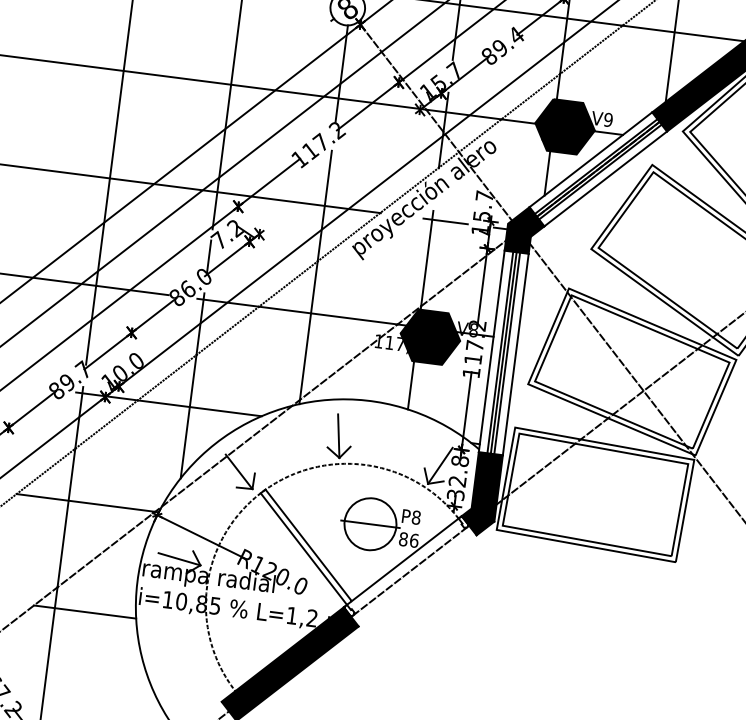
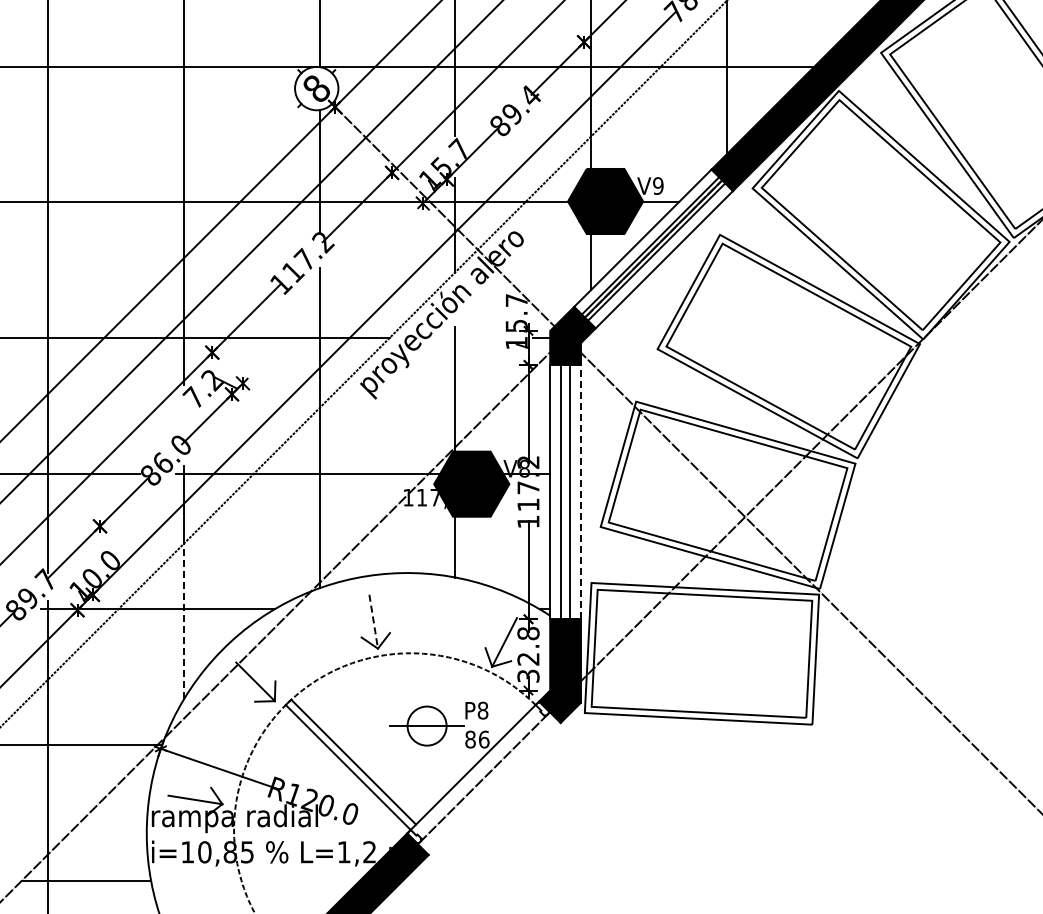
line: (445, 221) -> (472, 337), removed
line: (209, 256) -> (184, 419), removed
line: (503, 352) -> (565, 491), removed
line: (515, 354) -> (580, 491), solid -> dashed
line: (188, 416) -> (184, 621), solid -> dashed
line: (338, 436) -> (373, 622), solid -> dashed
circle: (370, 523) -> (426, 725), size x0.6

